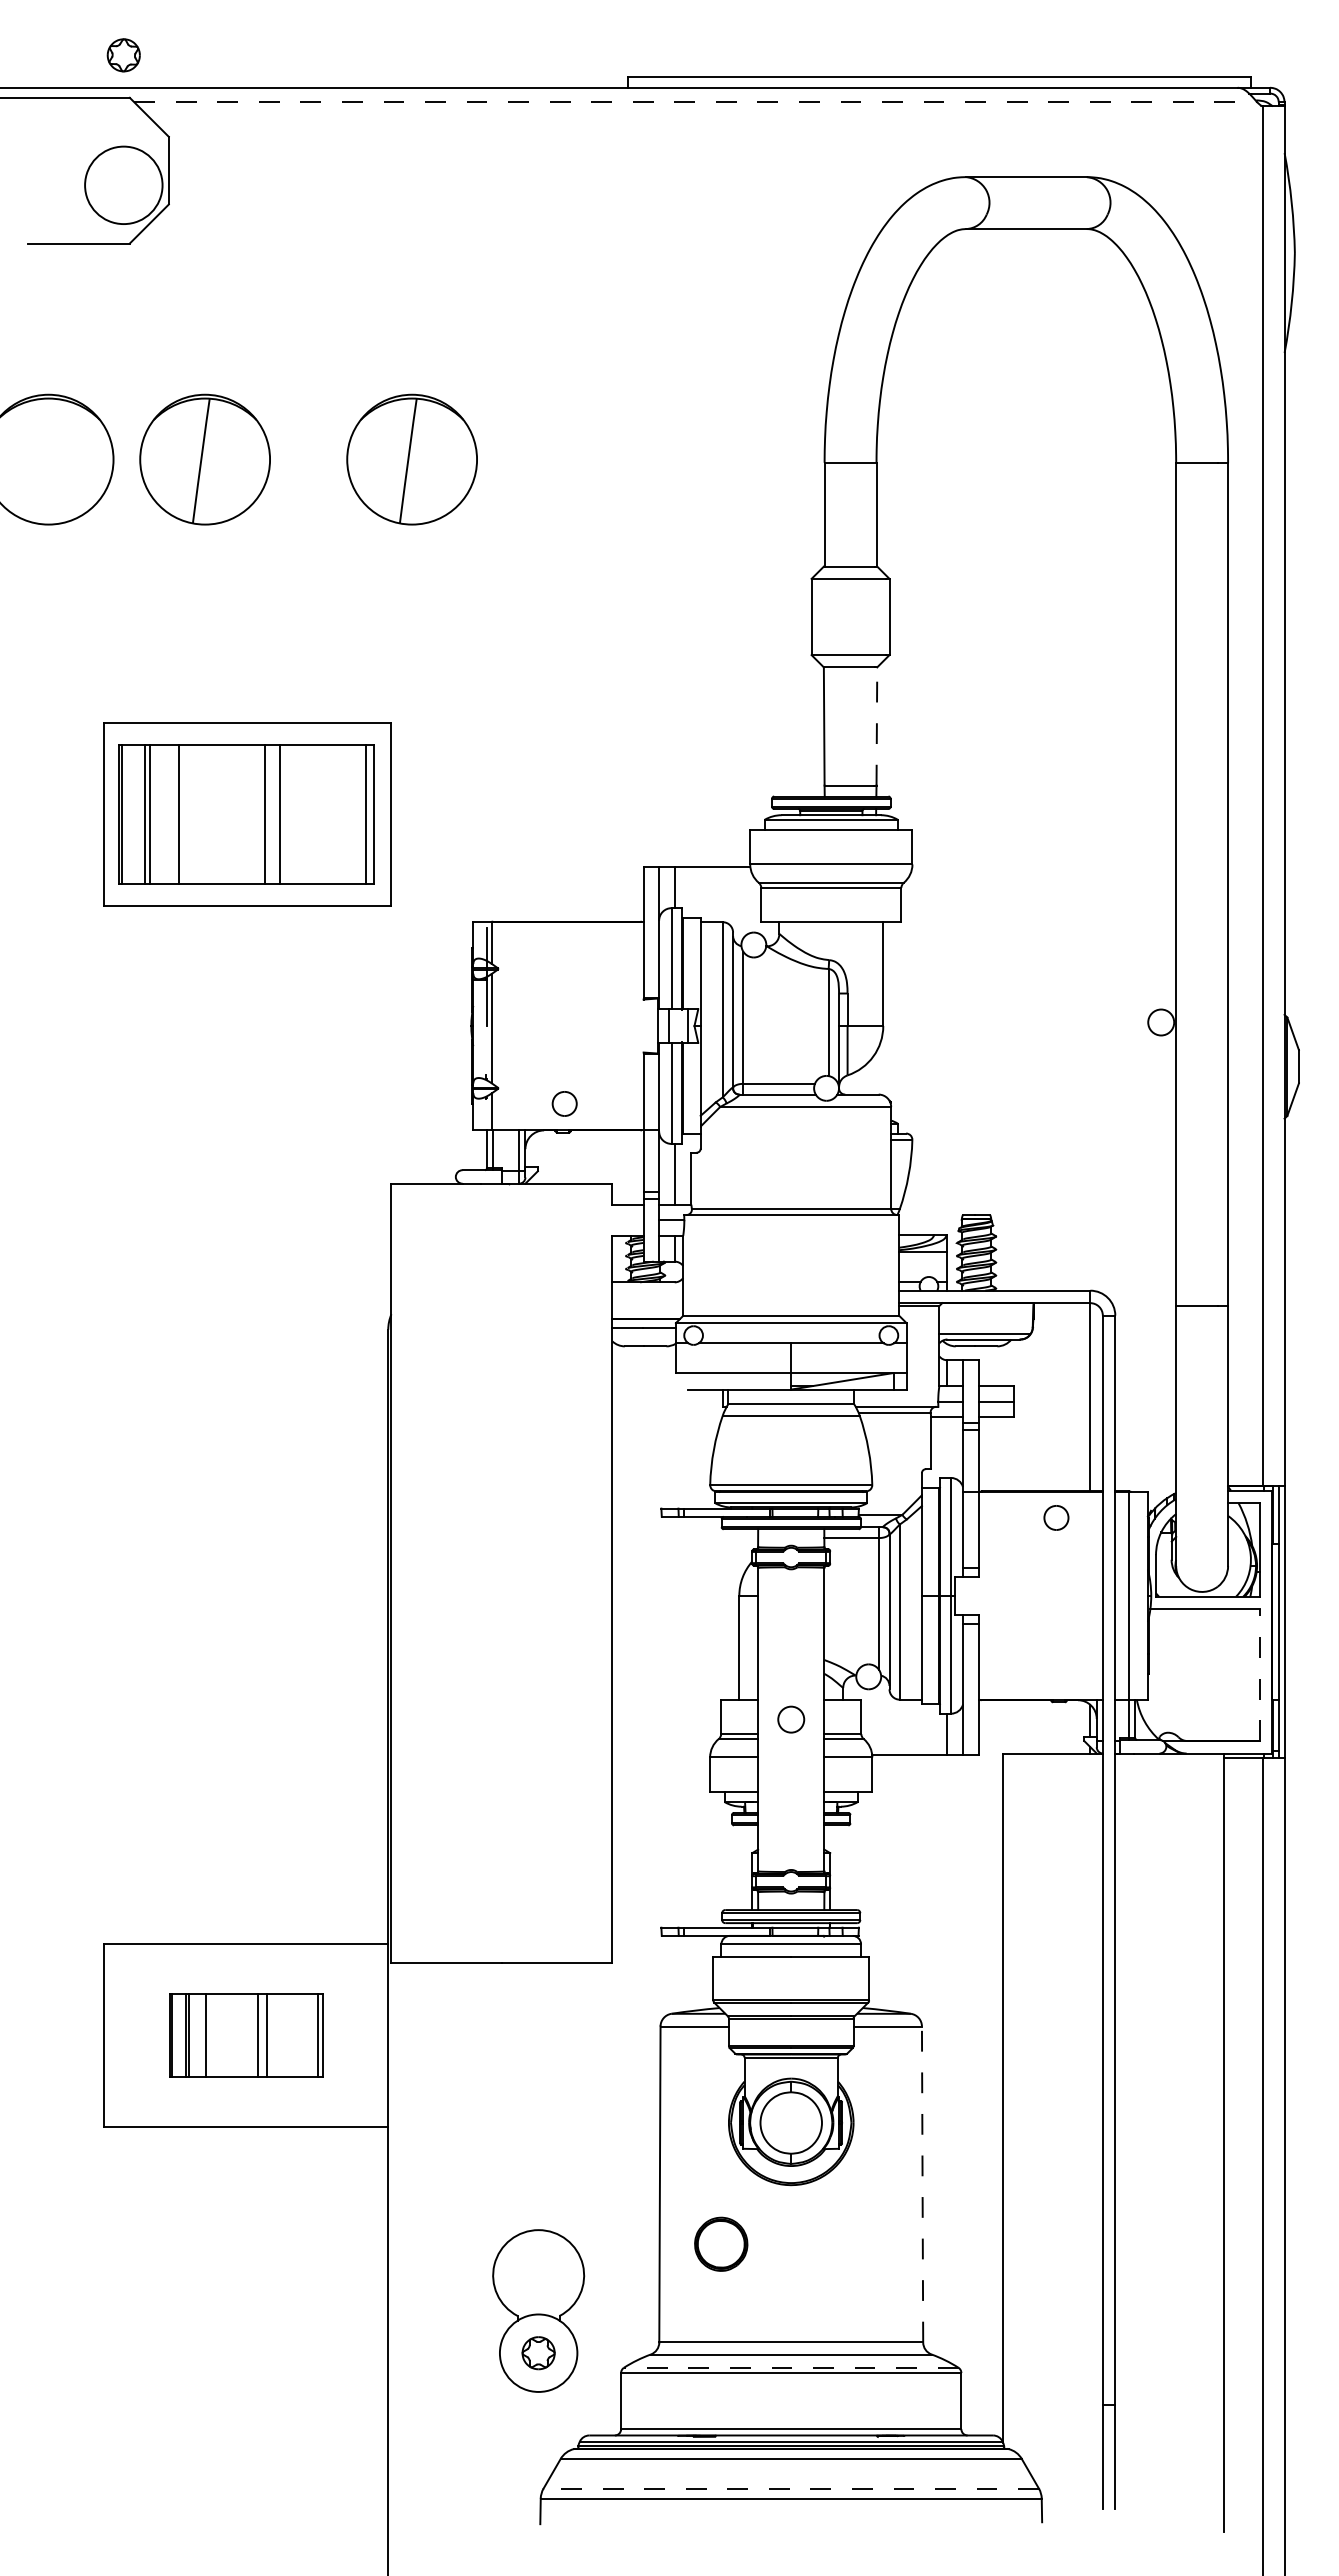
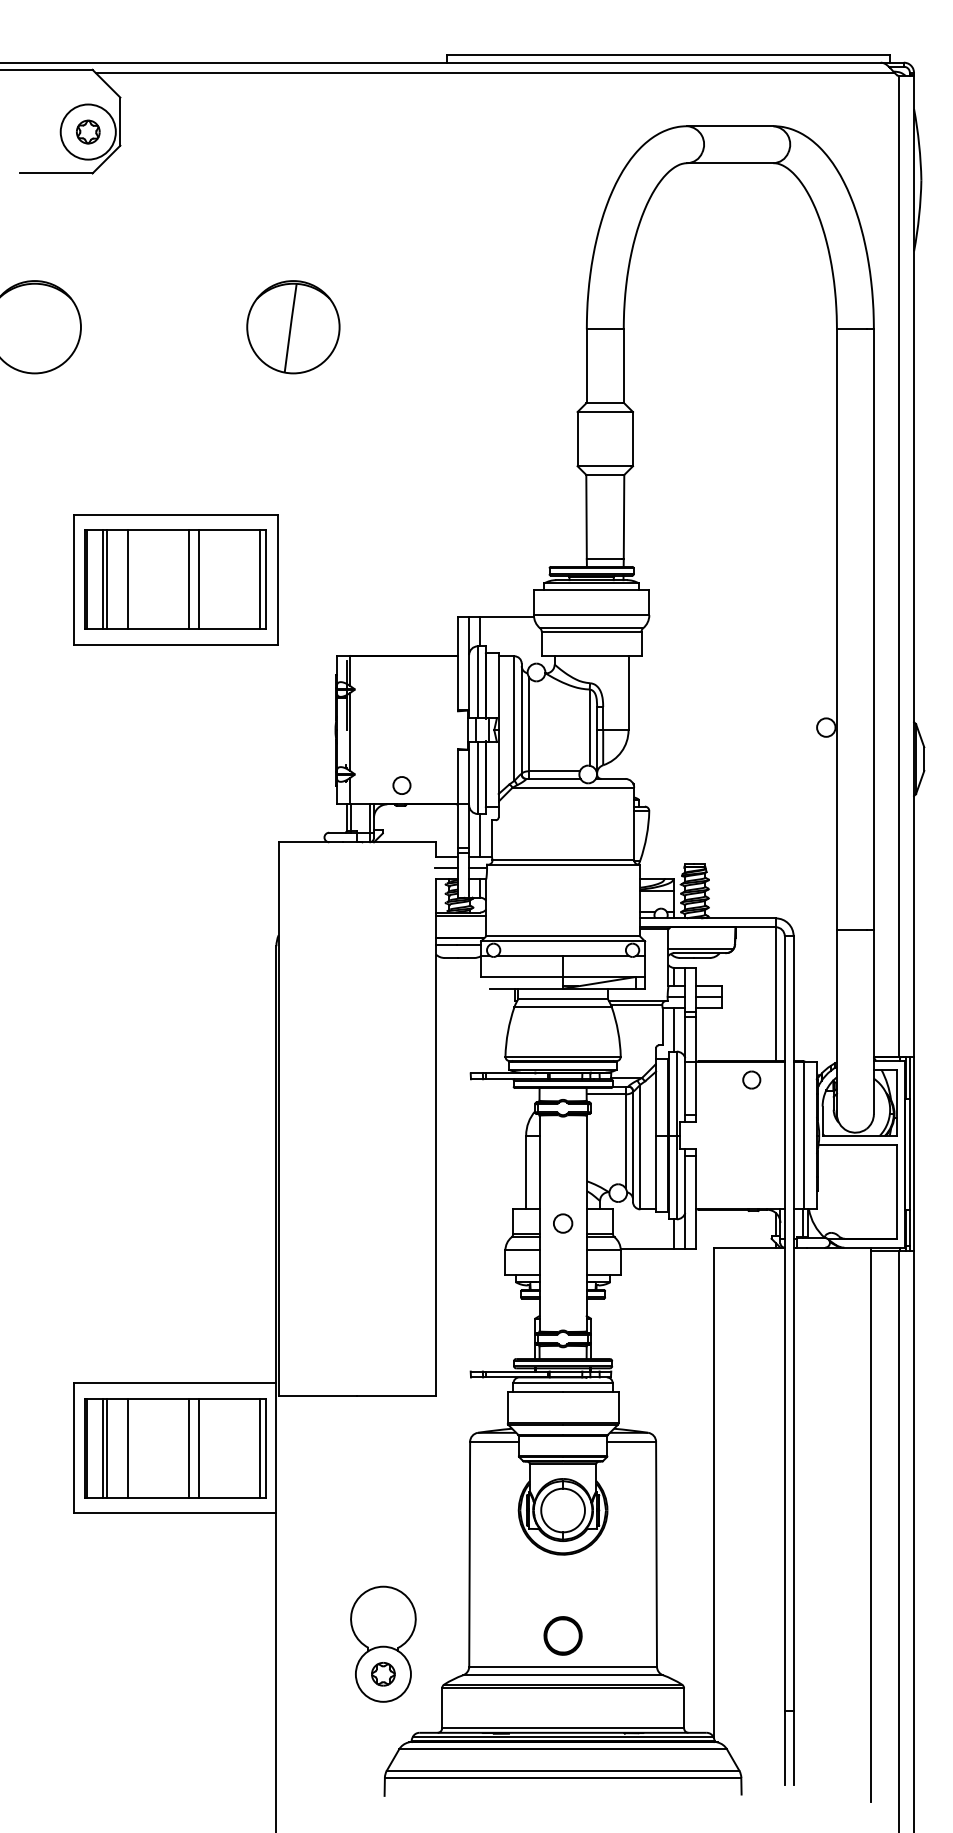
part: (123, 55) -> (88, 132), moved
line: (696, 102) -> (495, 73), dashed -> solid
part: (204, 459) -> (145, 327), removed
line: (876, 725) -> (623, 516), dashed -> solid
line: (627, 1220) -> (446, 868), added
line: (647, 1287) -> (460, 916), added
line: (947, 1447) -> (674, 1029), added
line: (1259, 1675) -> (896, 1192), dashed -> solid
part: (246, 2035) -> (175, 1448), size x1.67
line: (922, 2184) -> (656, 1554), dashed -> solid
part: (721, 2243) -> (563, 1635), moved
line: (790, 2367) -> (562, 1684), dashed -> solid
line: (791, 2488) -> (563, 1770), dashed -> solid

